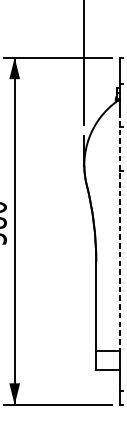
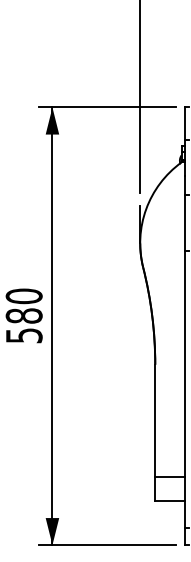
line: (120, 231) -> (185, 326), dashed -> solid

